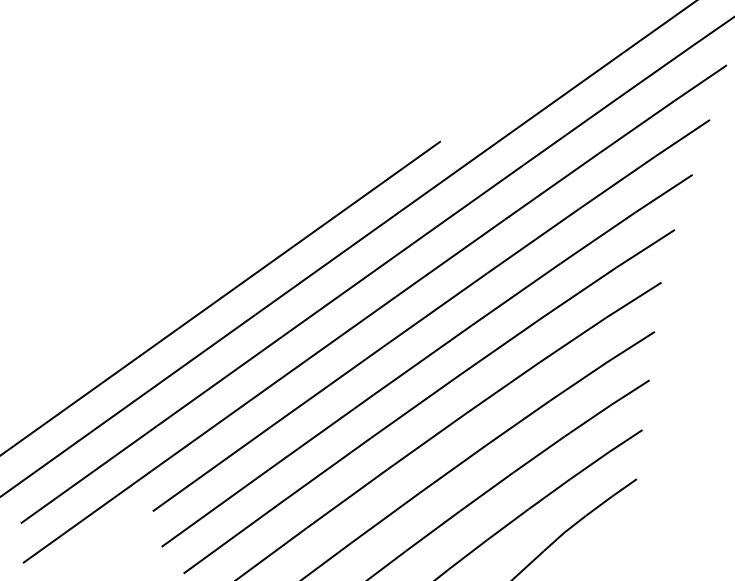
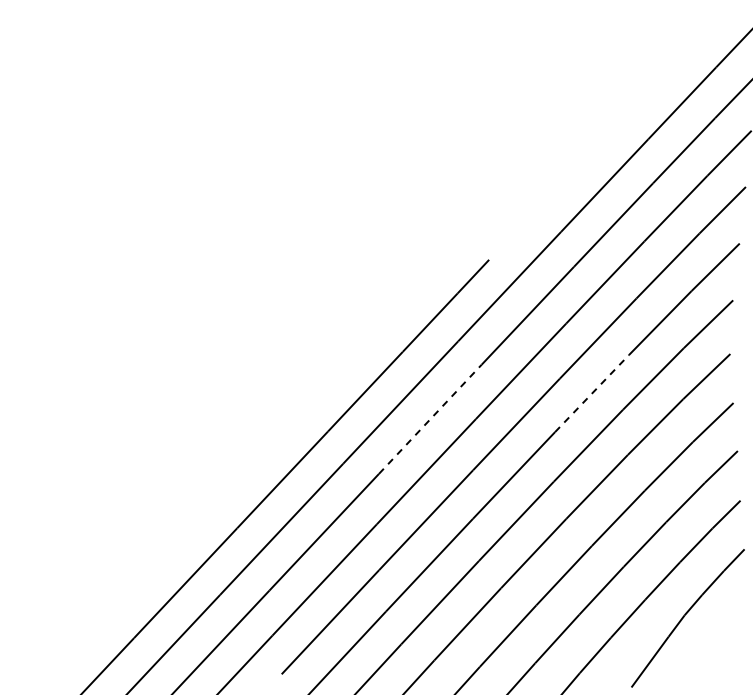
line: (350, 288) -> (430, 419), solid -> dashed
line: (516, 294) -> (592, 393), solid -> dashed

